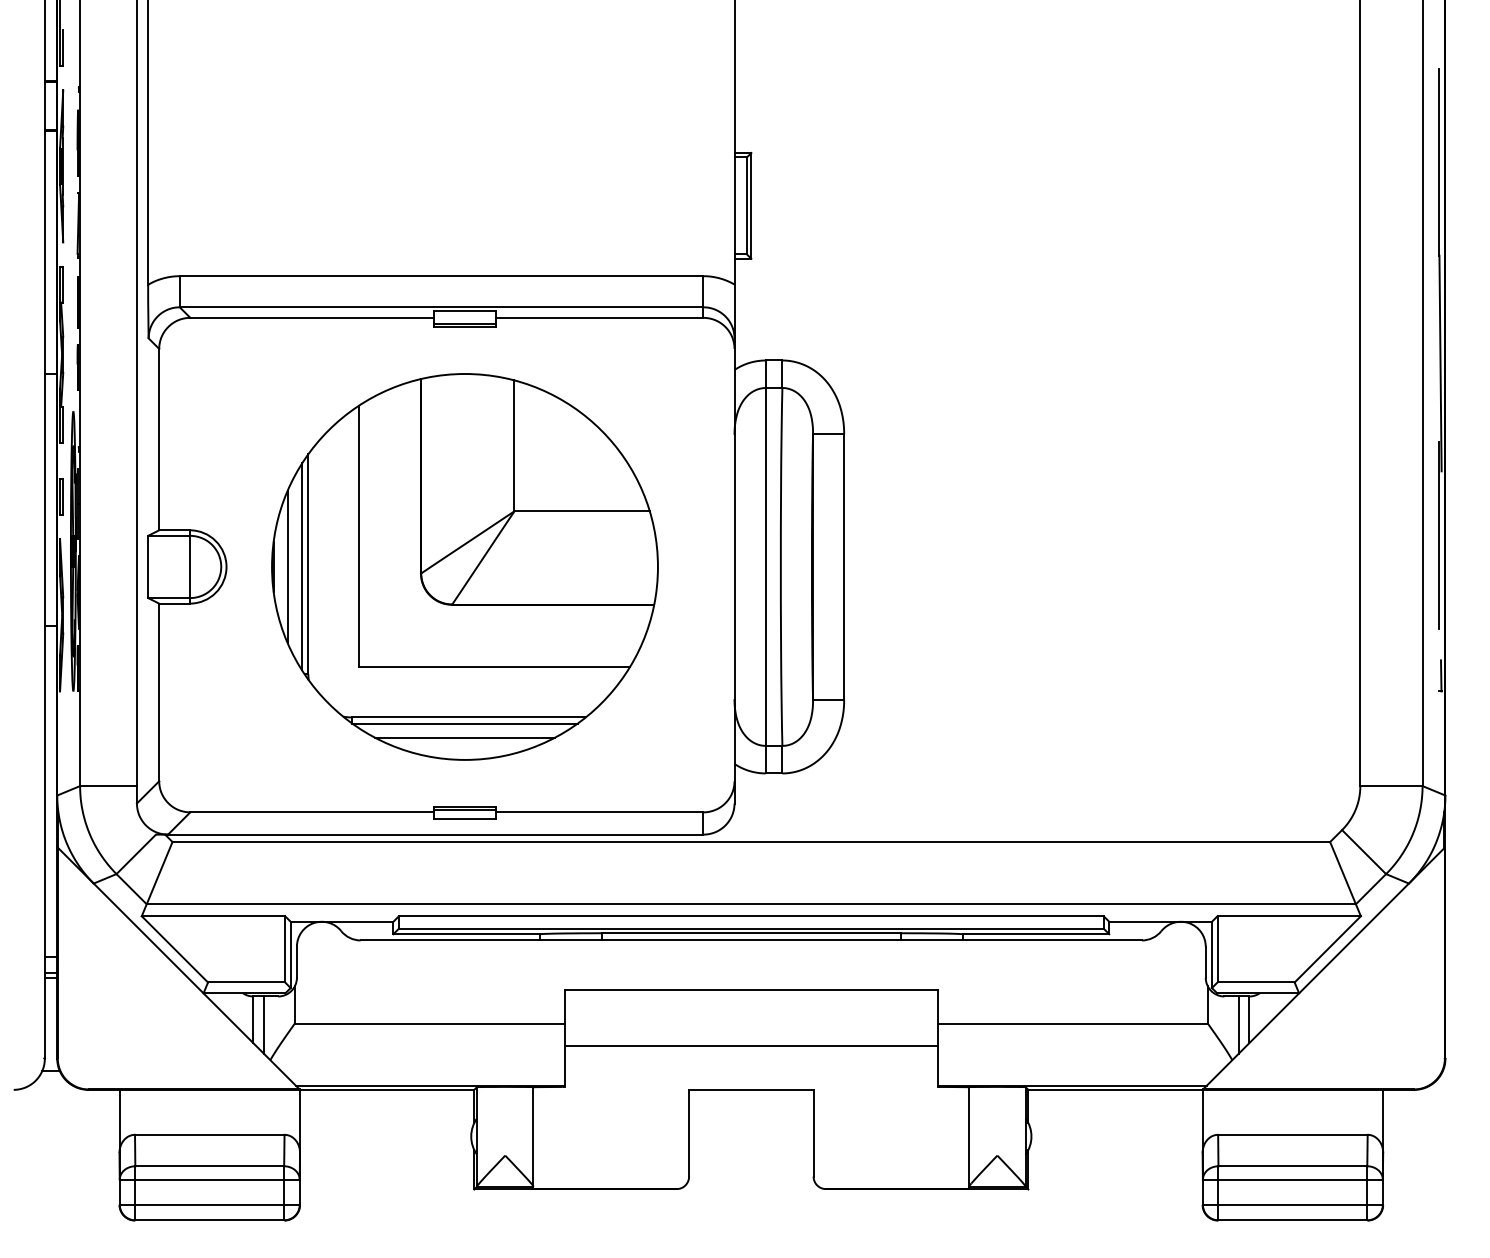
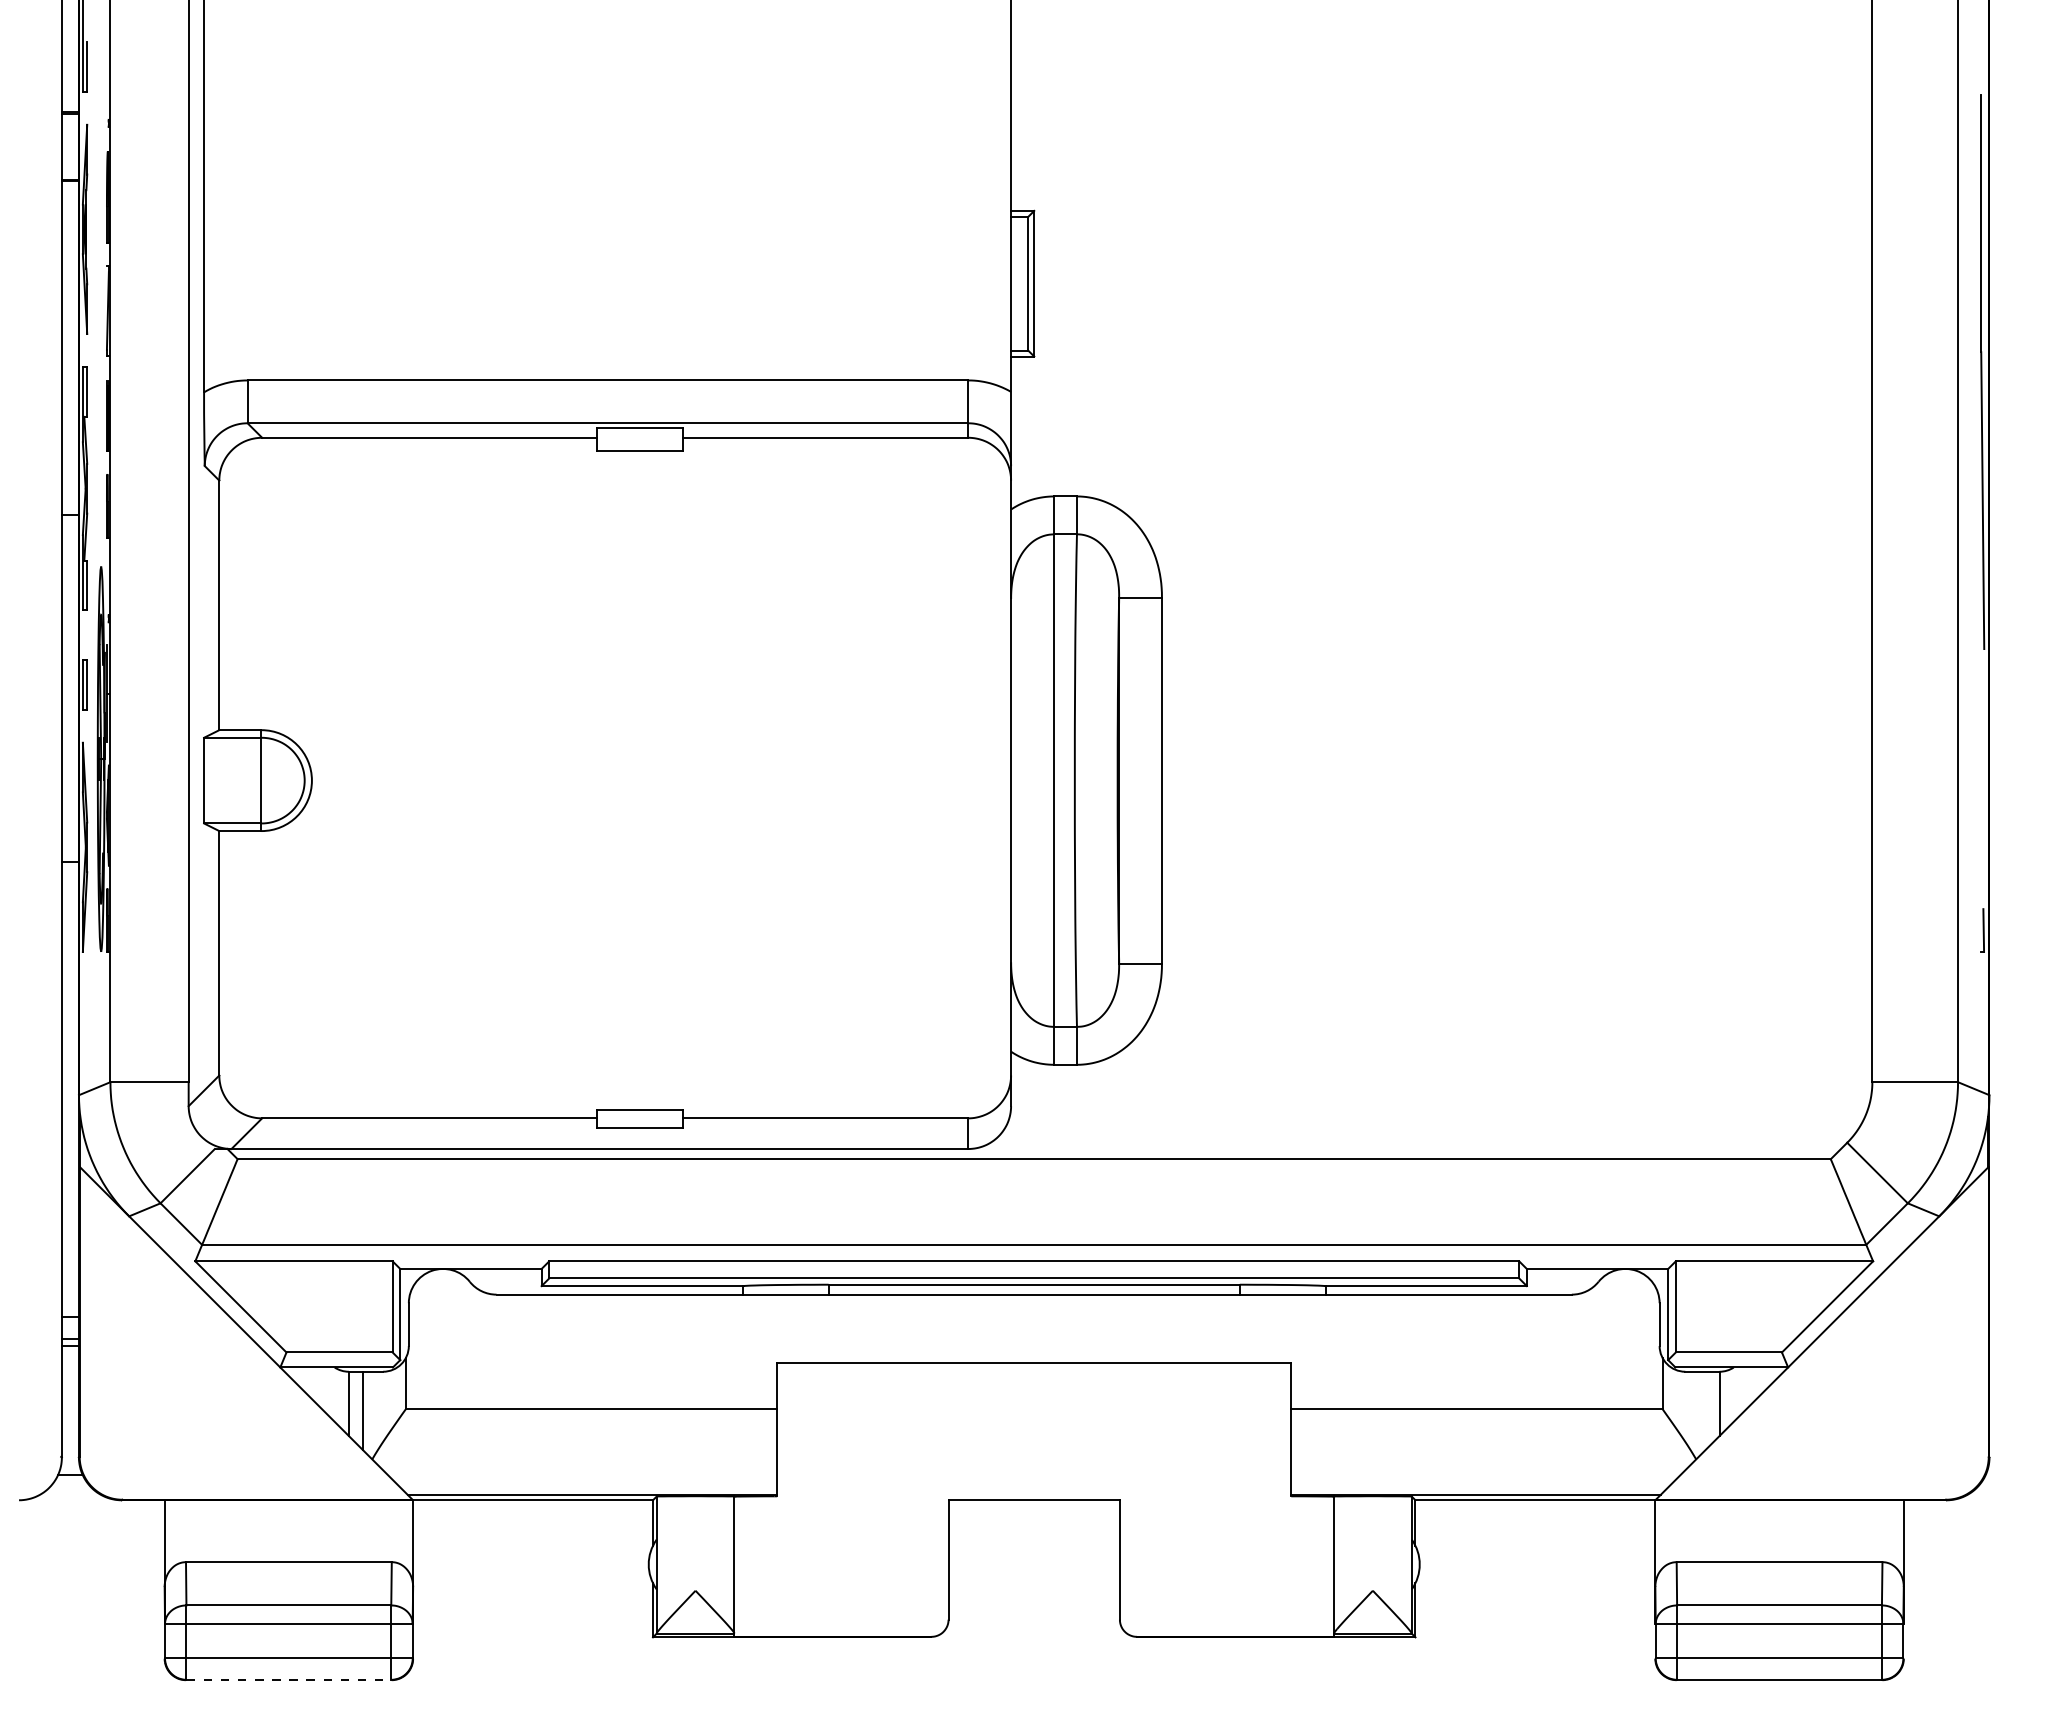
line: (464, 324) -> (639, 446), removed
line: (1439, 535) -> (1981, 737), removed
part: (464, 566) -> (639, 780), removed
line: (464, 810) -> (639, 1115), removed
line: (1239, 1024) -> (1705, 1410), removed
line: (751, 1046) -> (1034, 1440), removed
line: (210, 1220) -> (289, 1679), solid -> dashed

